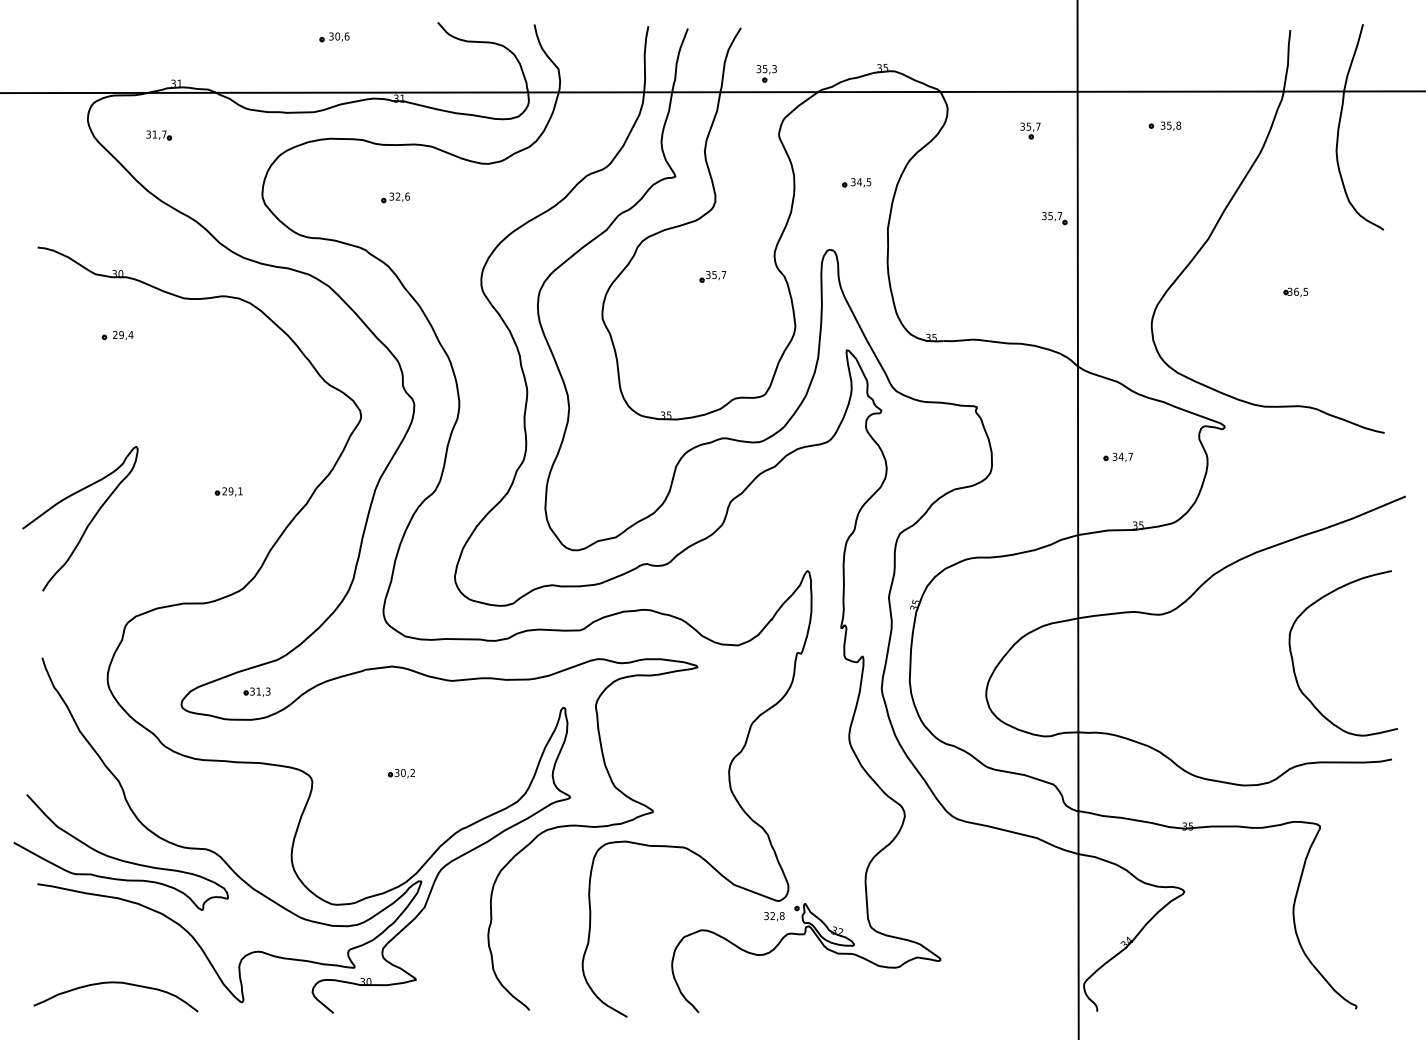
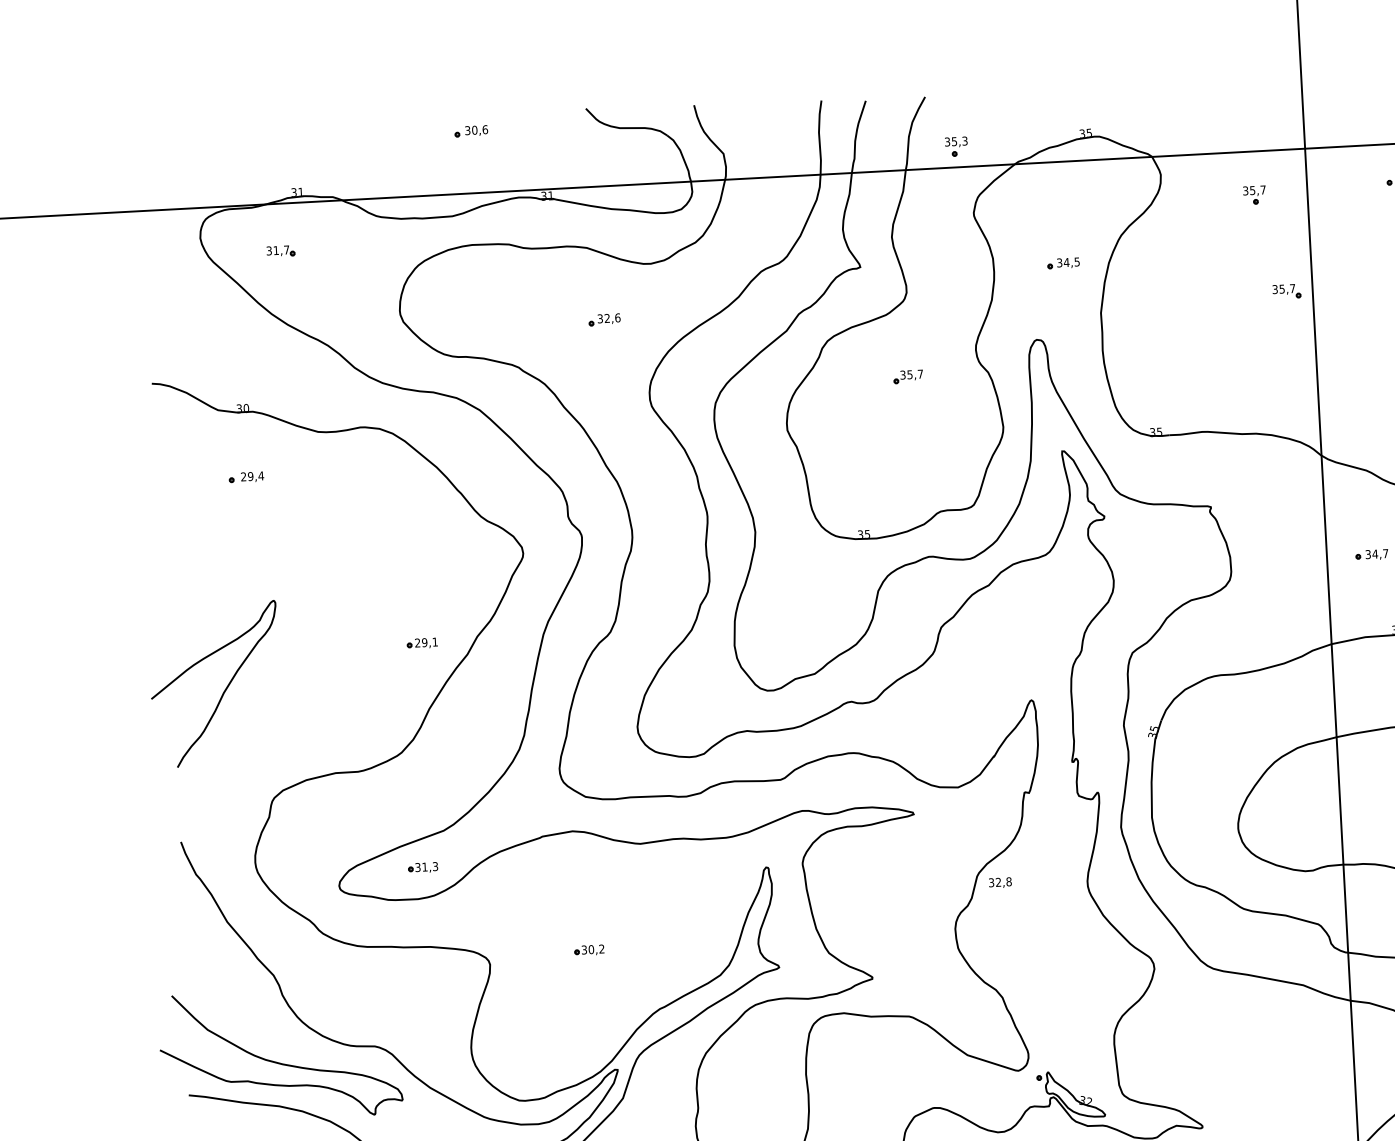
part: (395, 197) -> (604, 319), moved
part: (228, 491) -> (421, 642), moved
text: (774, 916) -> (1000, 882), moved

